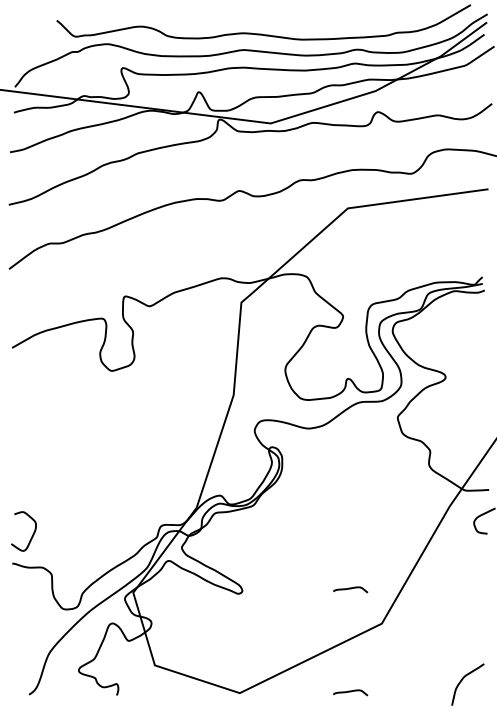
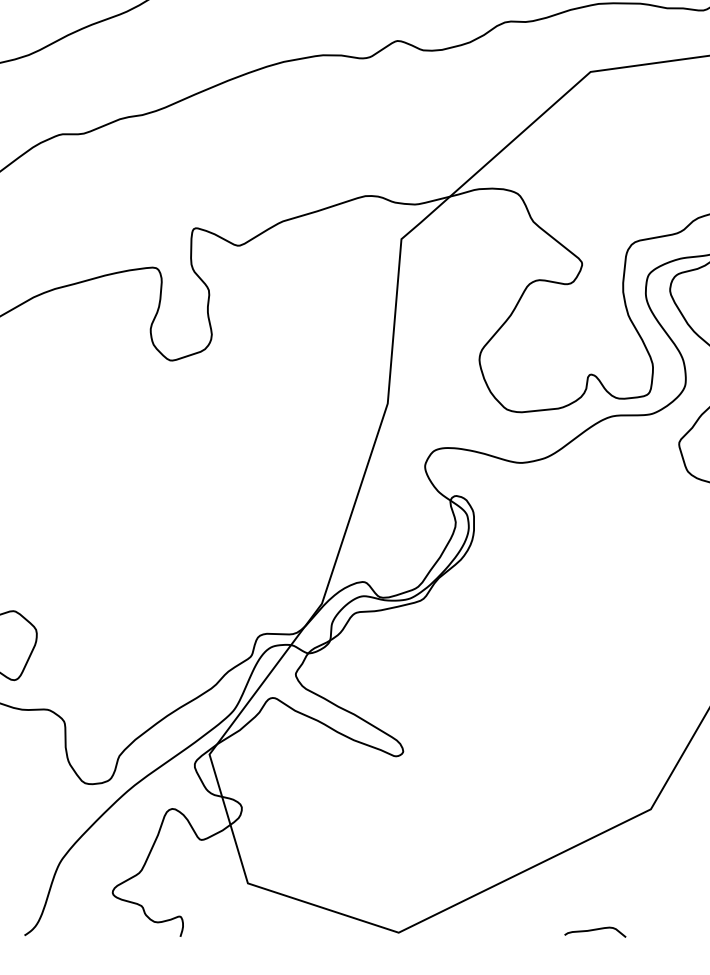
curve: (350, 589) -> (595, 748), removed

